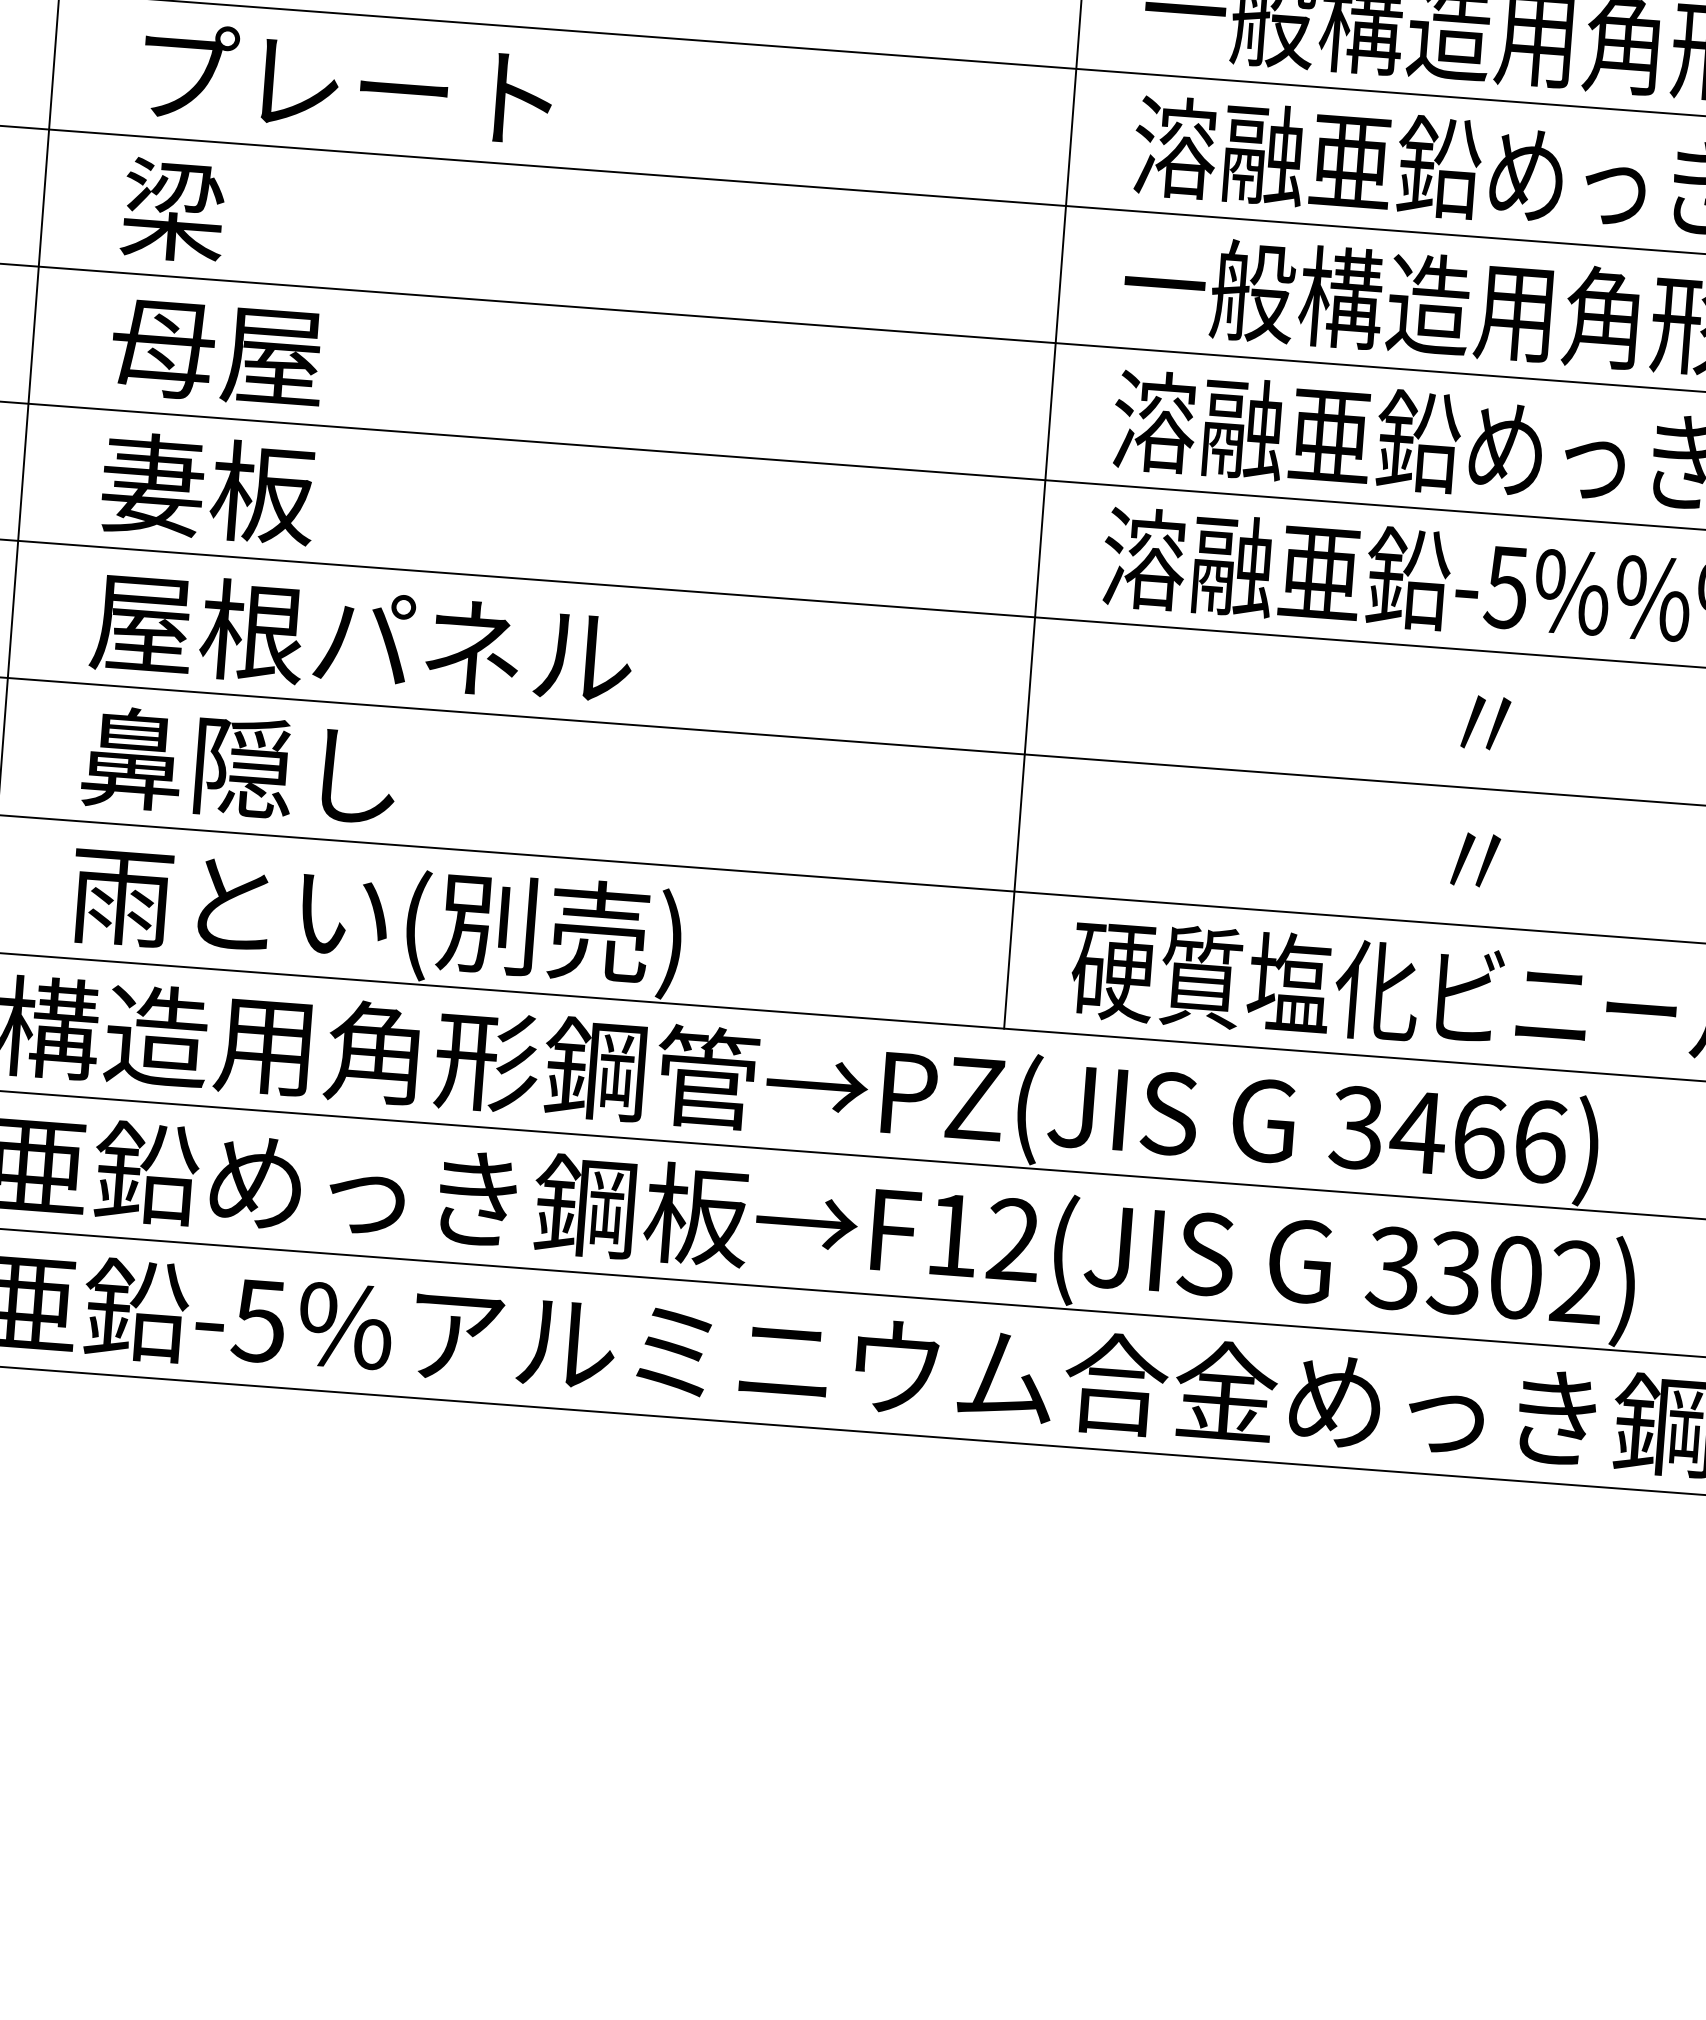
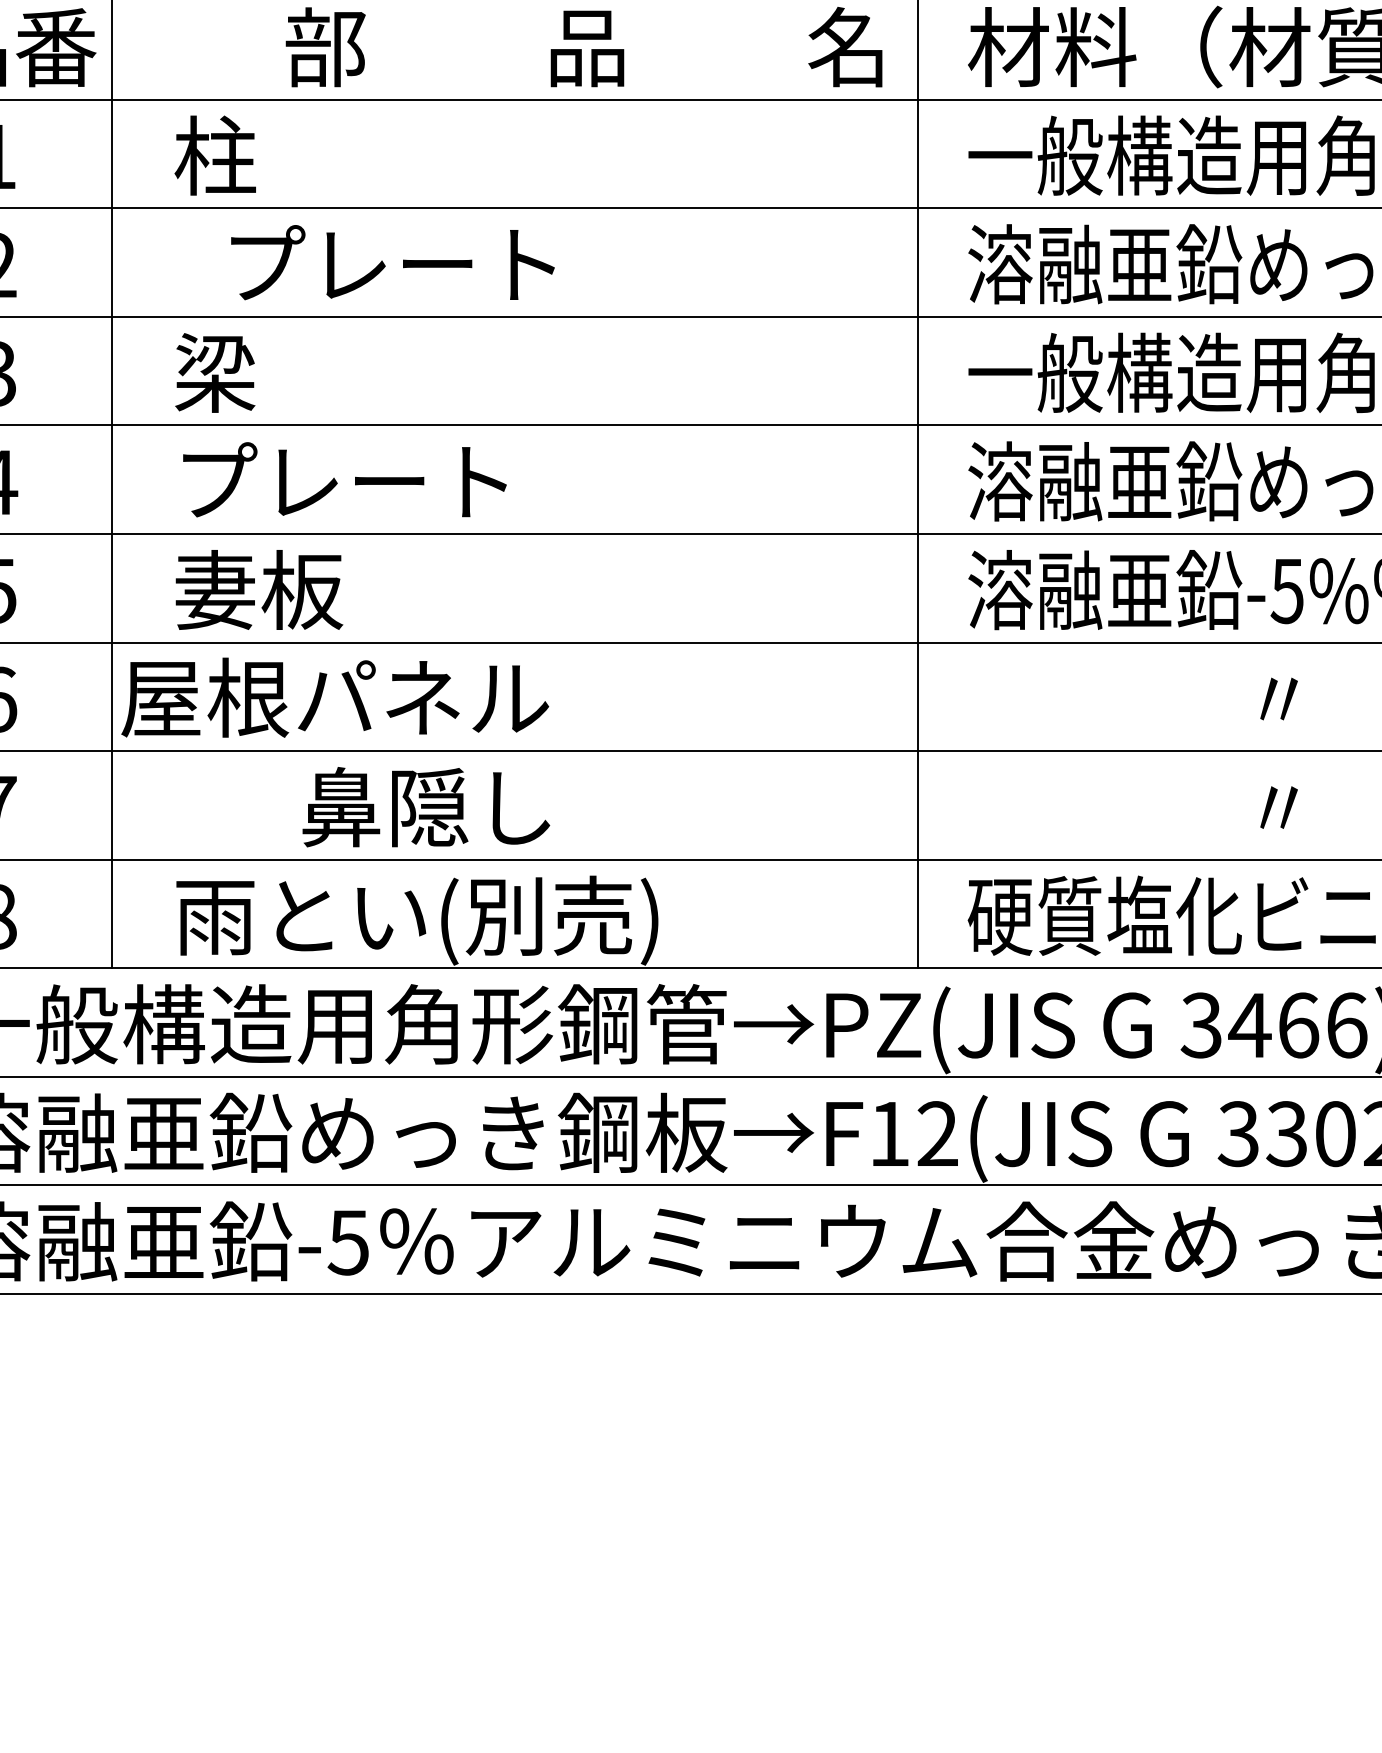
text: (347, 82) -> (392, 262), moved
text: (321, 359) -> (340, 481), 母屋 -> プレート
text: (362, 639) -> (335, 697), moved
text: (239, 767) -> (426, 807), moved

